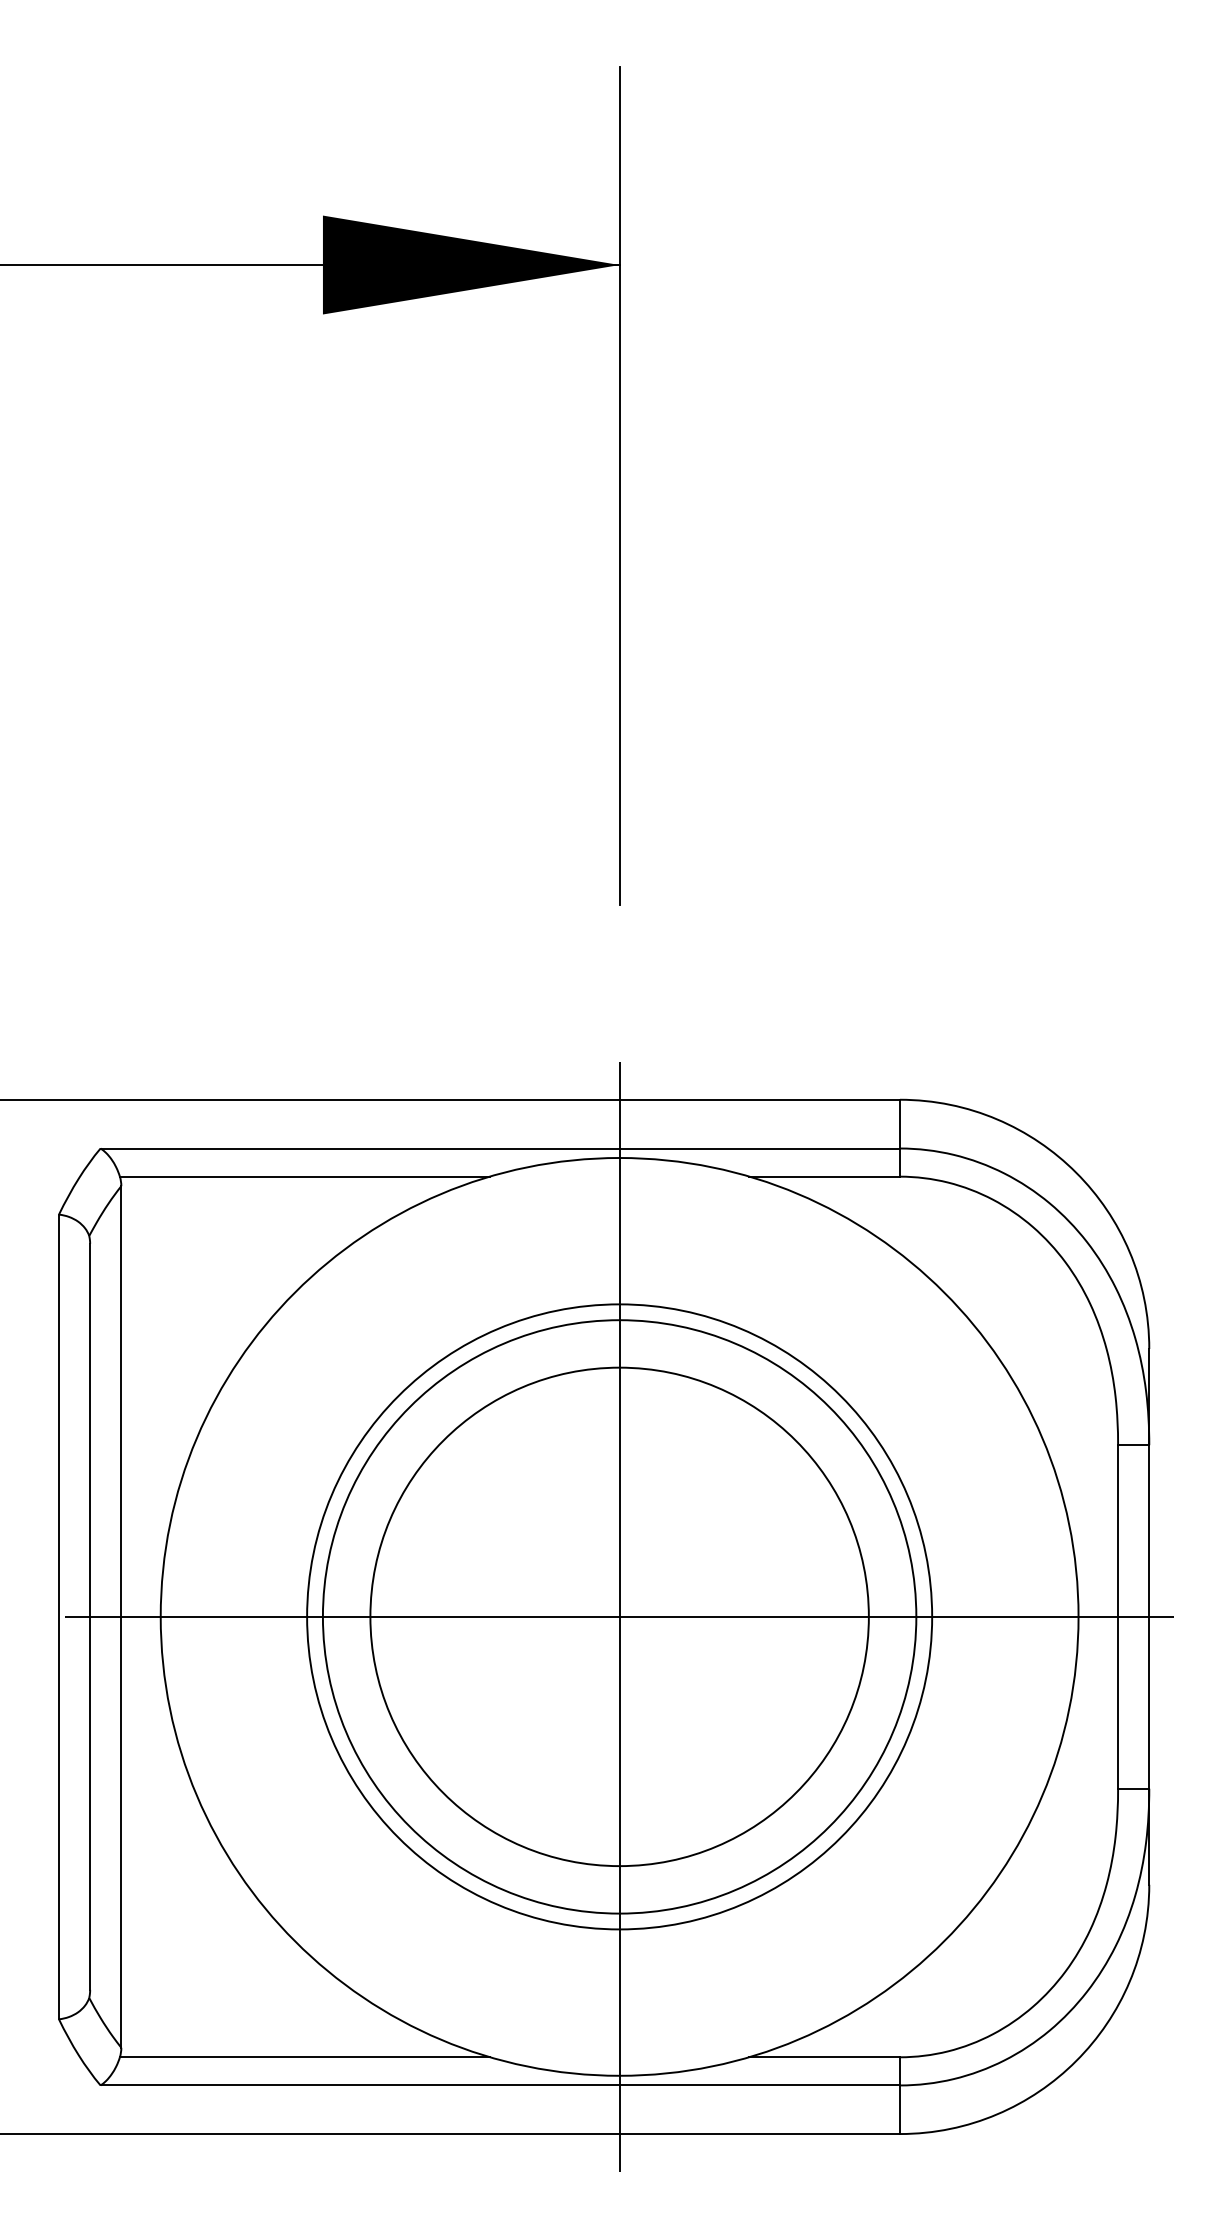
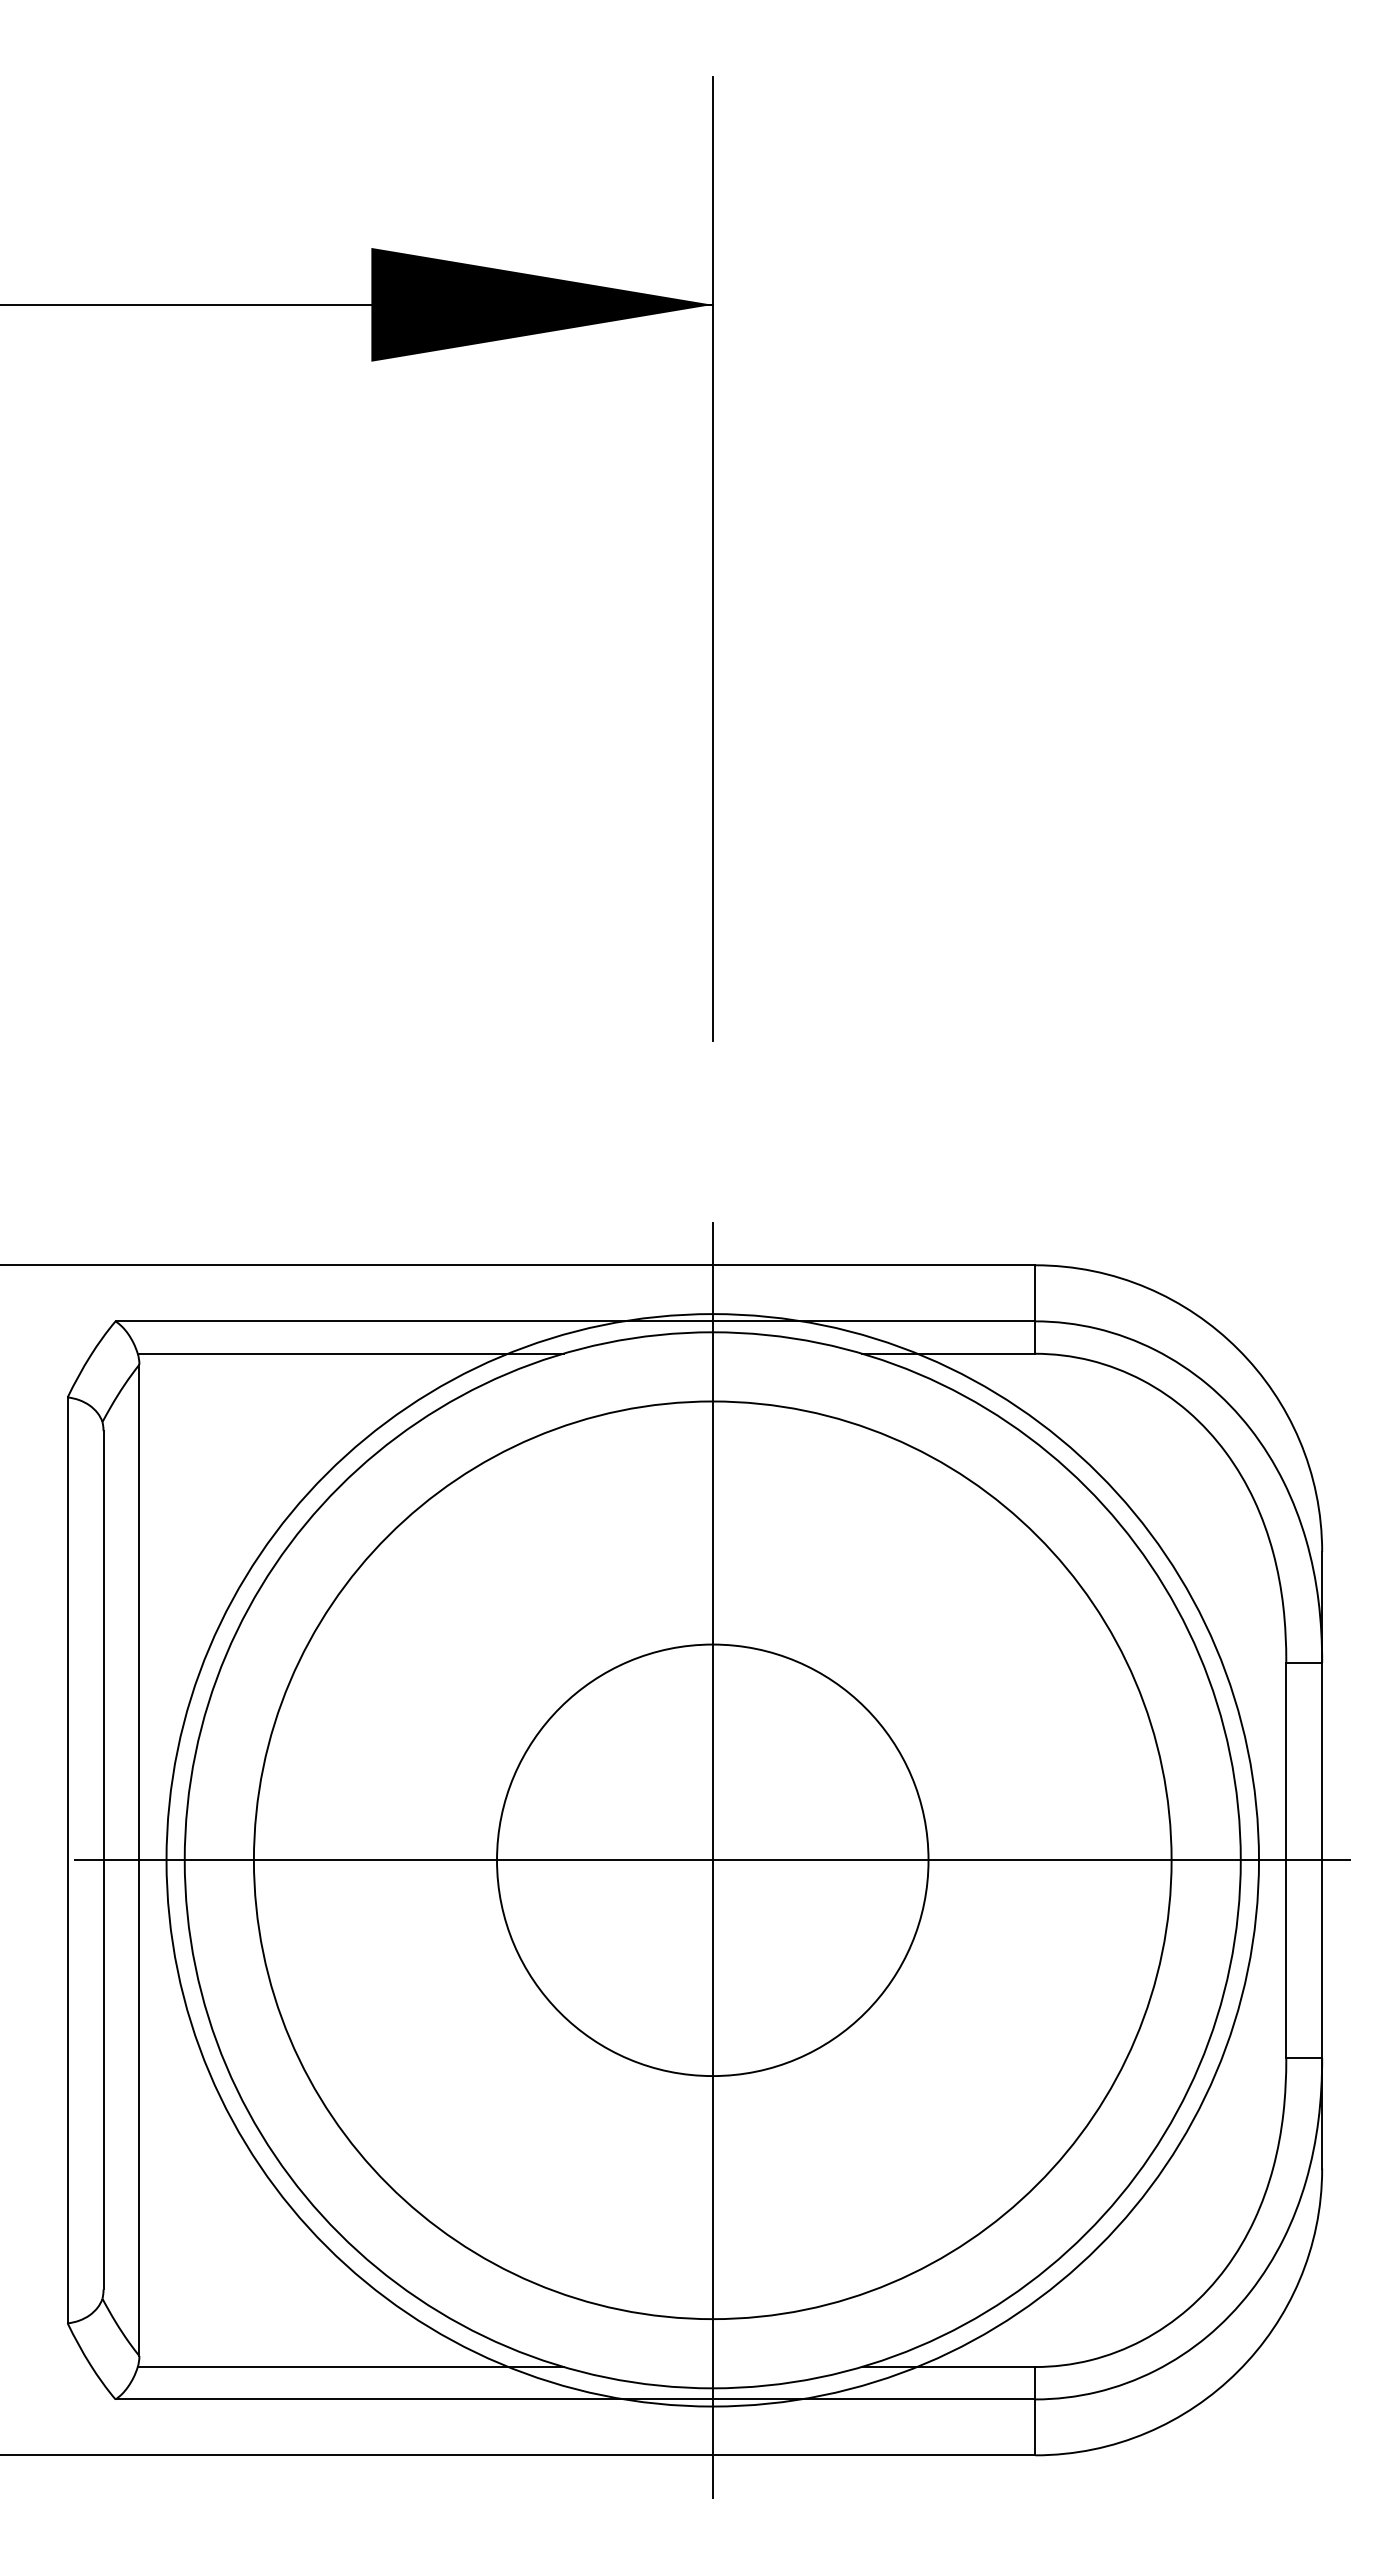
circle: (619, 1616) -> (712, 1859), size x0.6
circle: (619, 1616) -> (712, 1859), size x1.6
circle: (619, 1617) -> (712, 1860), size x1.6

